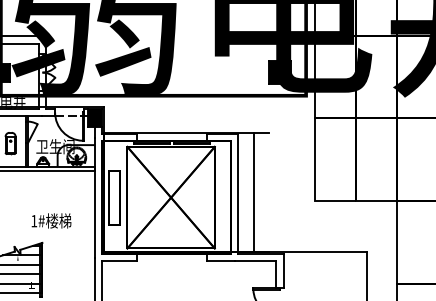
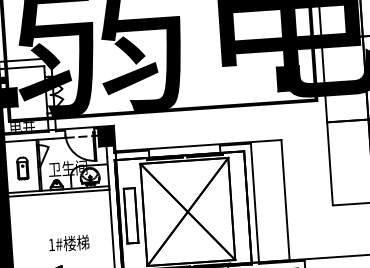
line: (253, 192) -> (285, 200), moved

